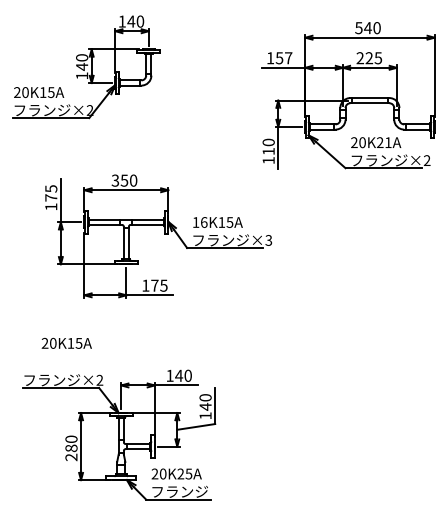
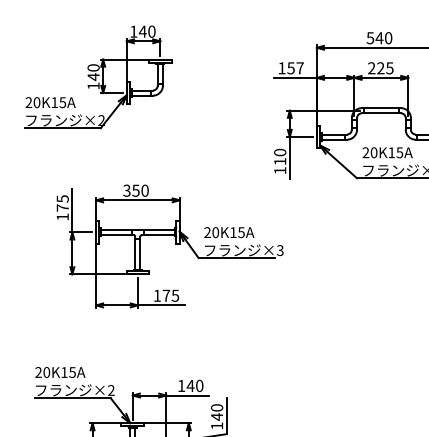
text: (383, 142) -> (395, 152), 20K21A -> 20K15A
text: (199, 222) -> (211, 232), 16K15A -> 20K15A
text: (66, 342) -> (60, 371), moved

